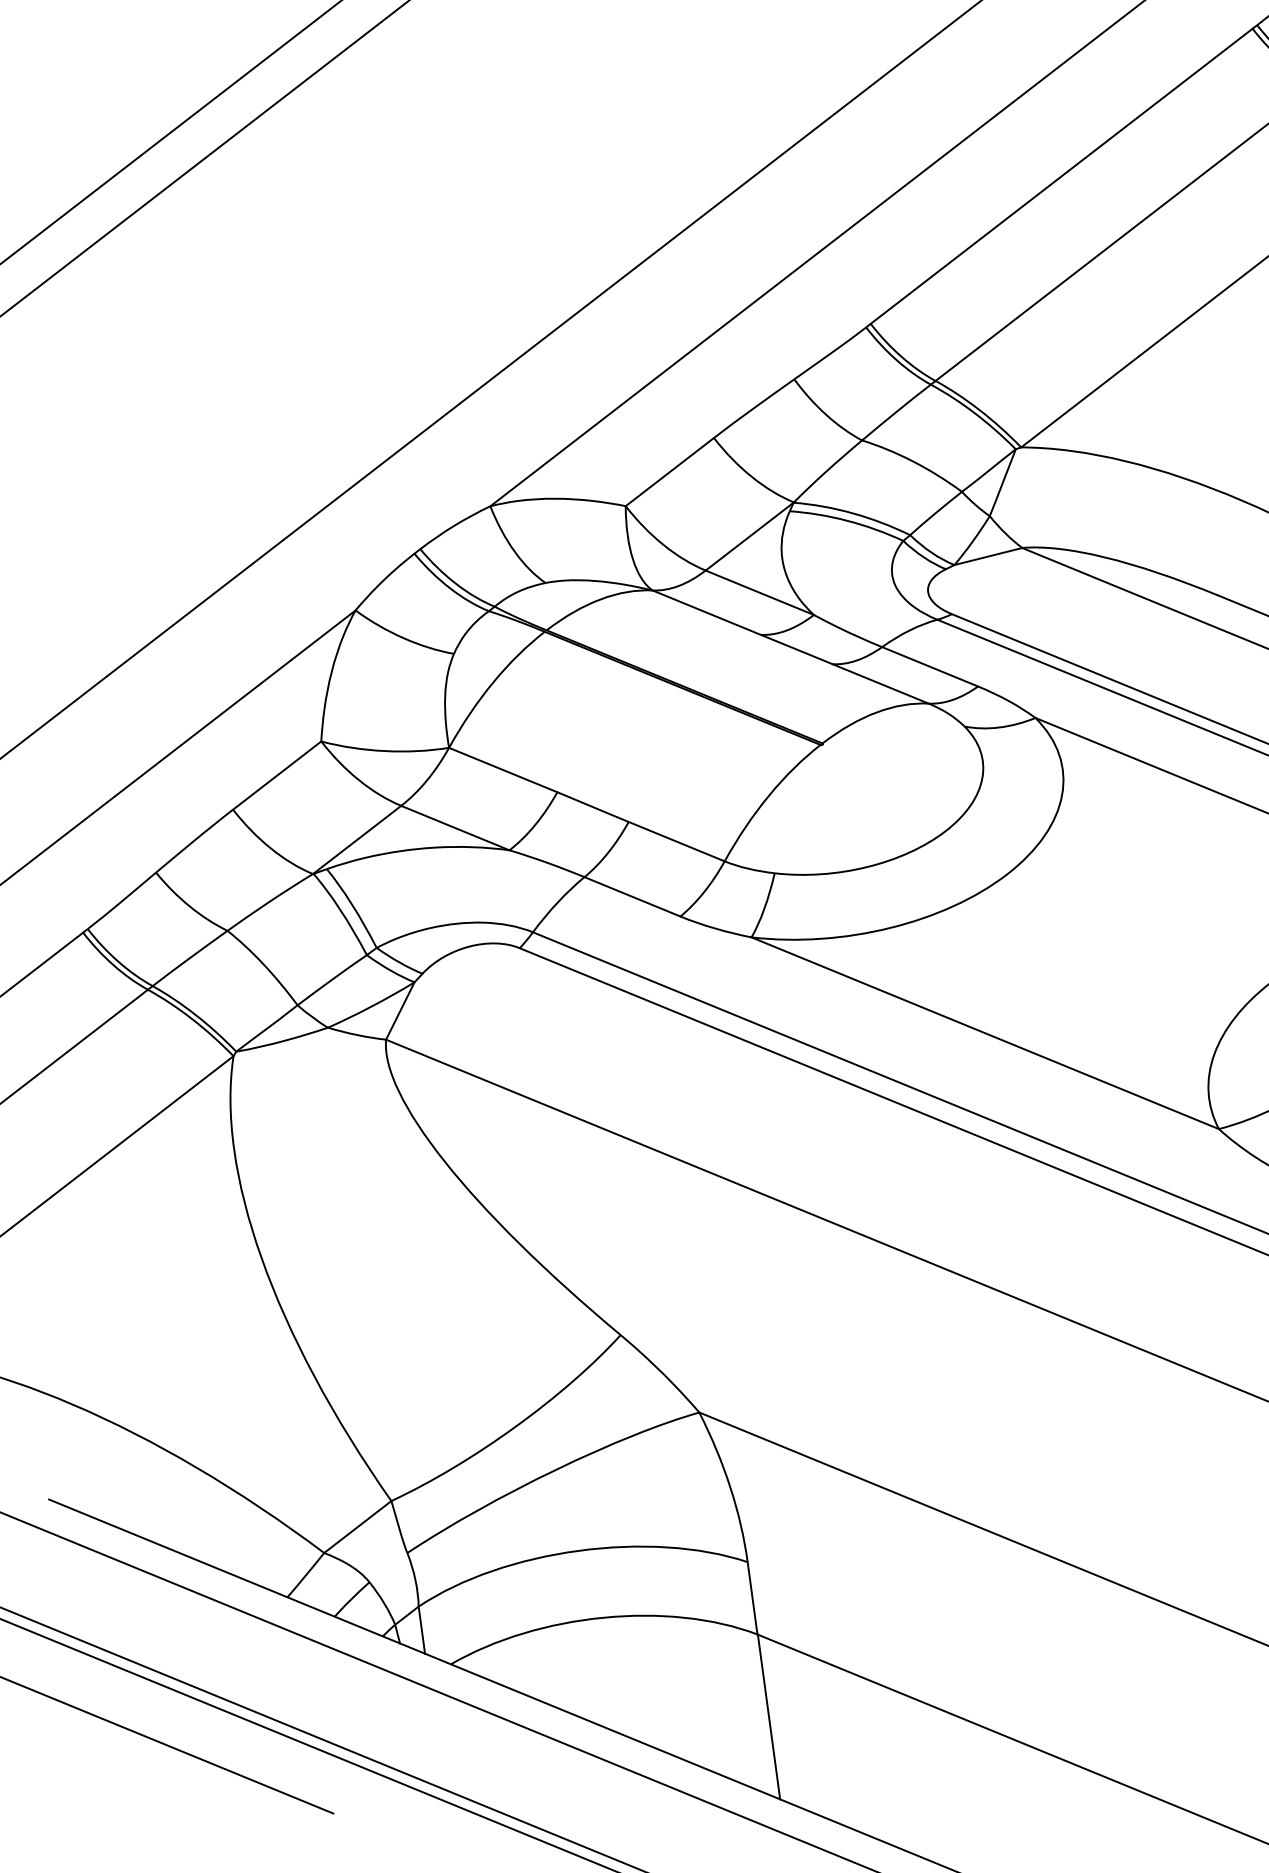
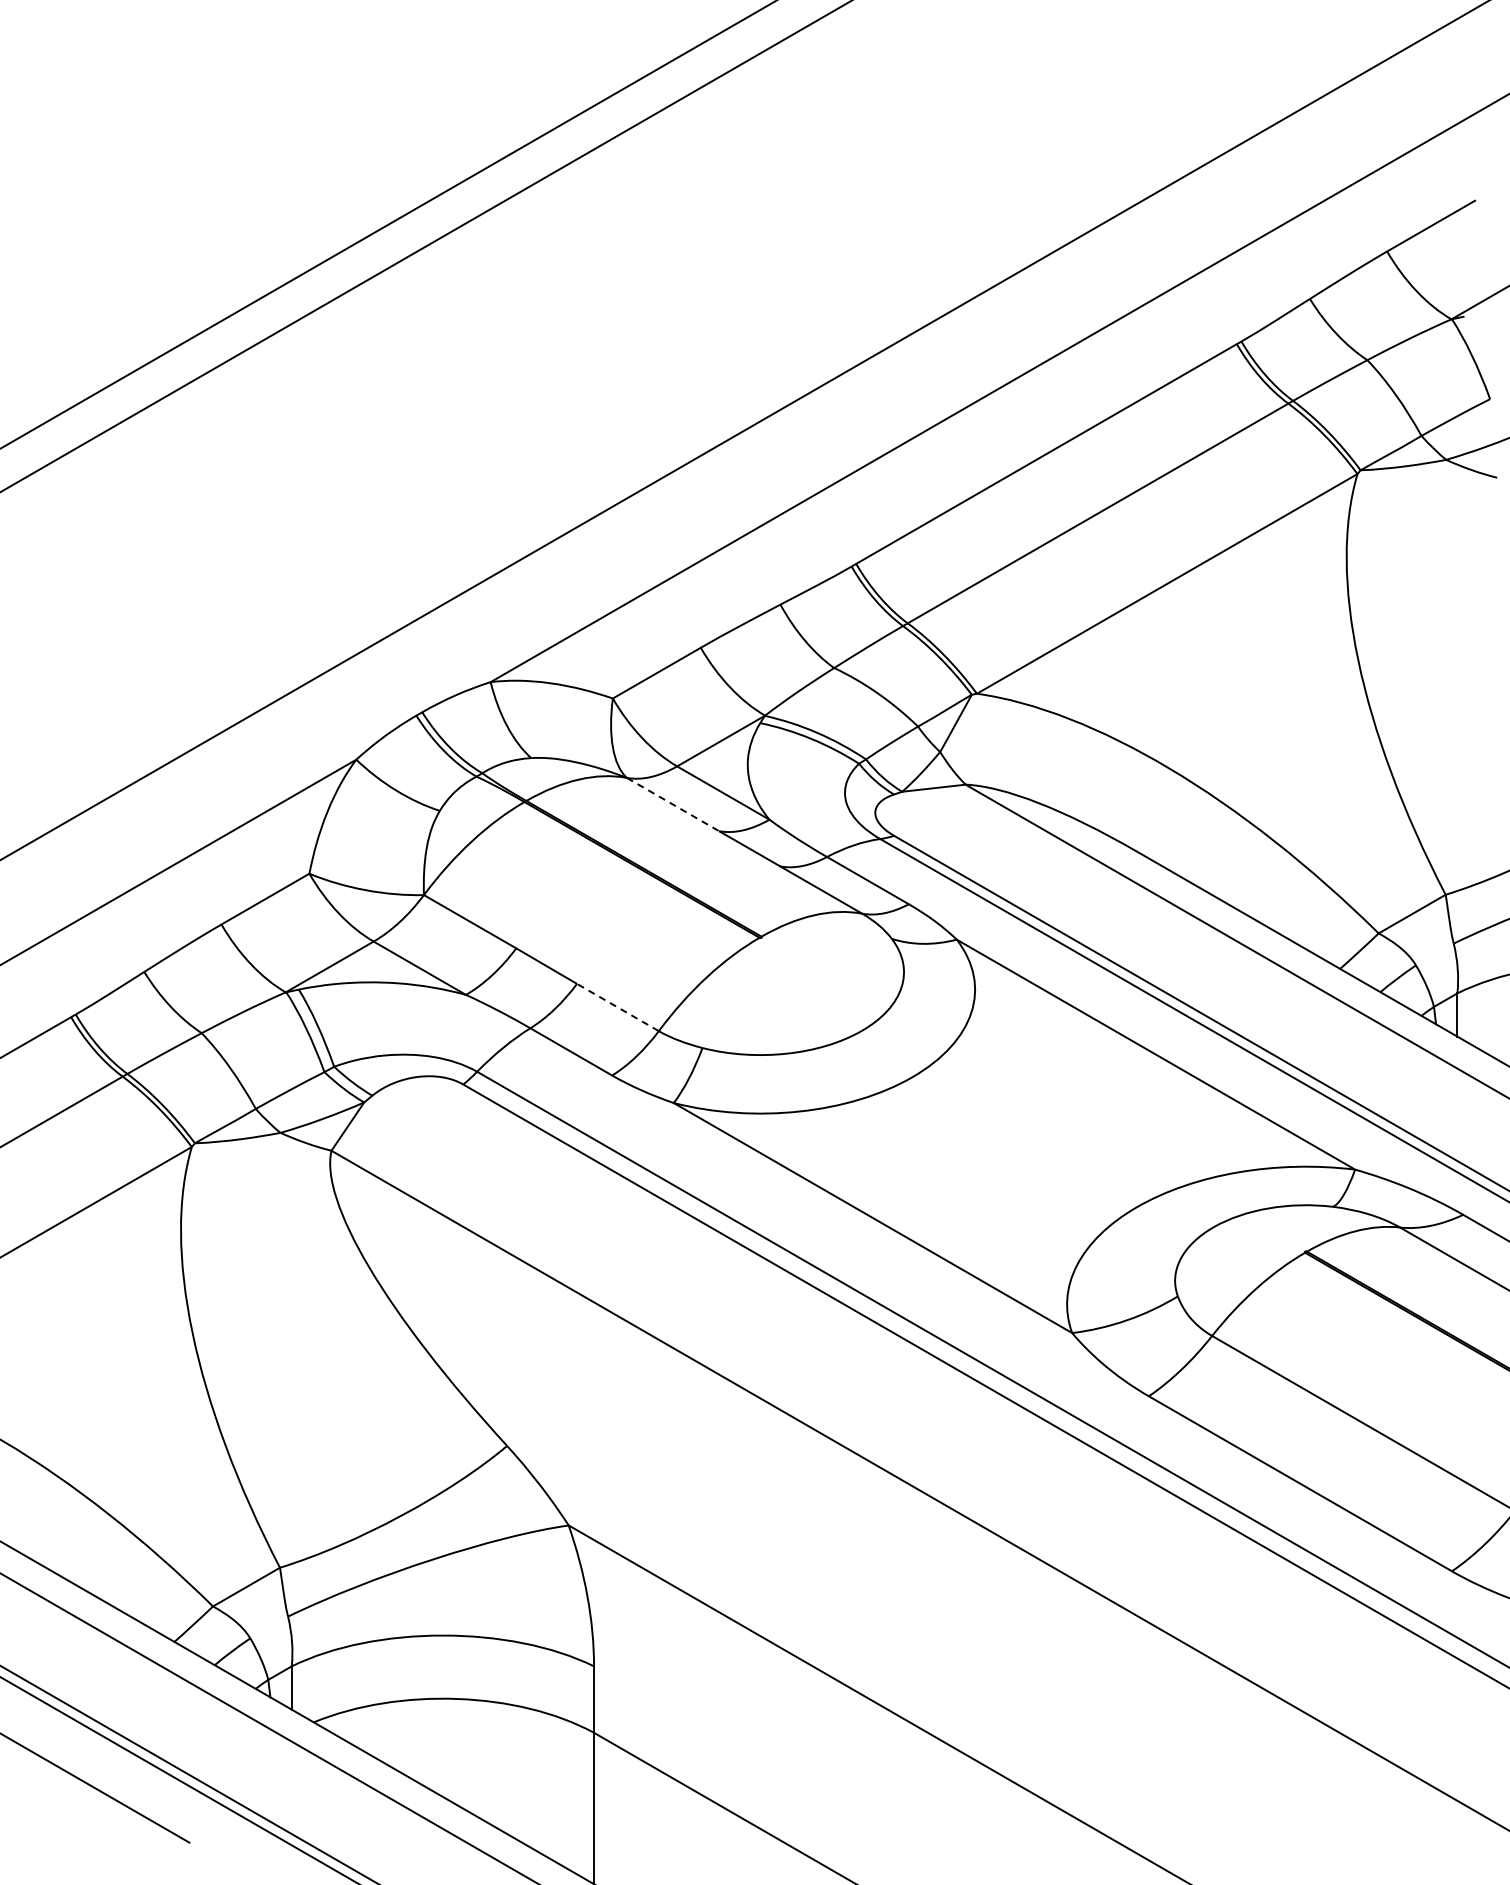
line: (707, 612) -> (673, 804), solid -> dashed
line: (676, 841) -> (617, 1007), solid -> dashed

